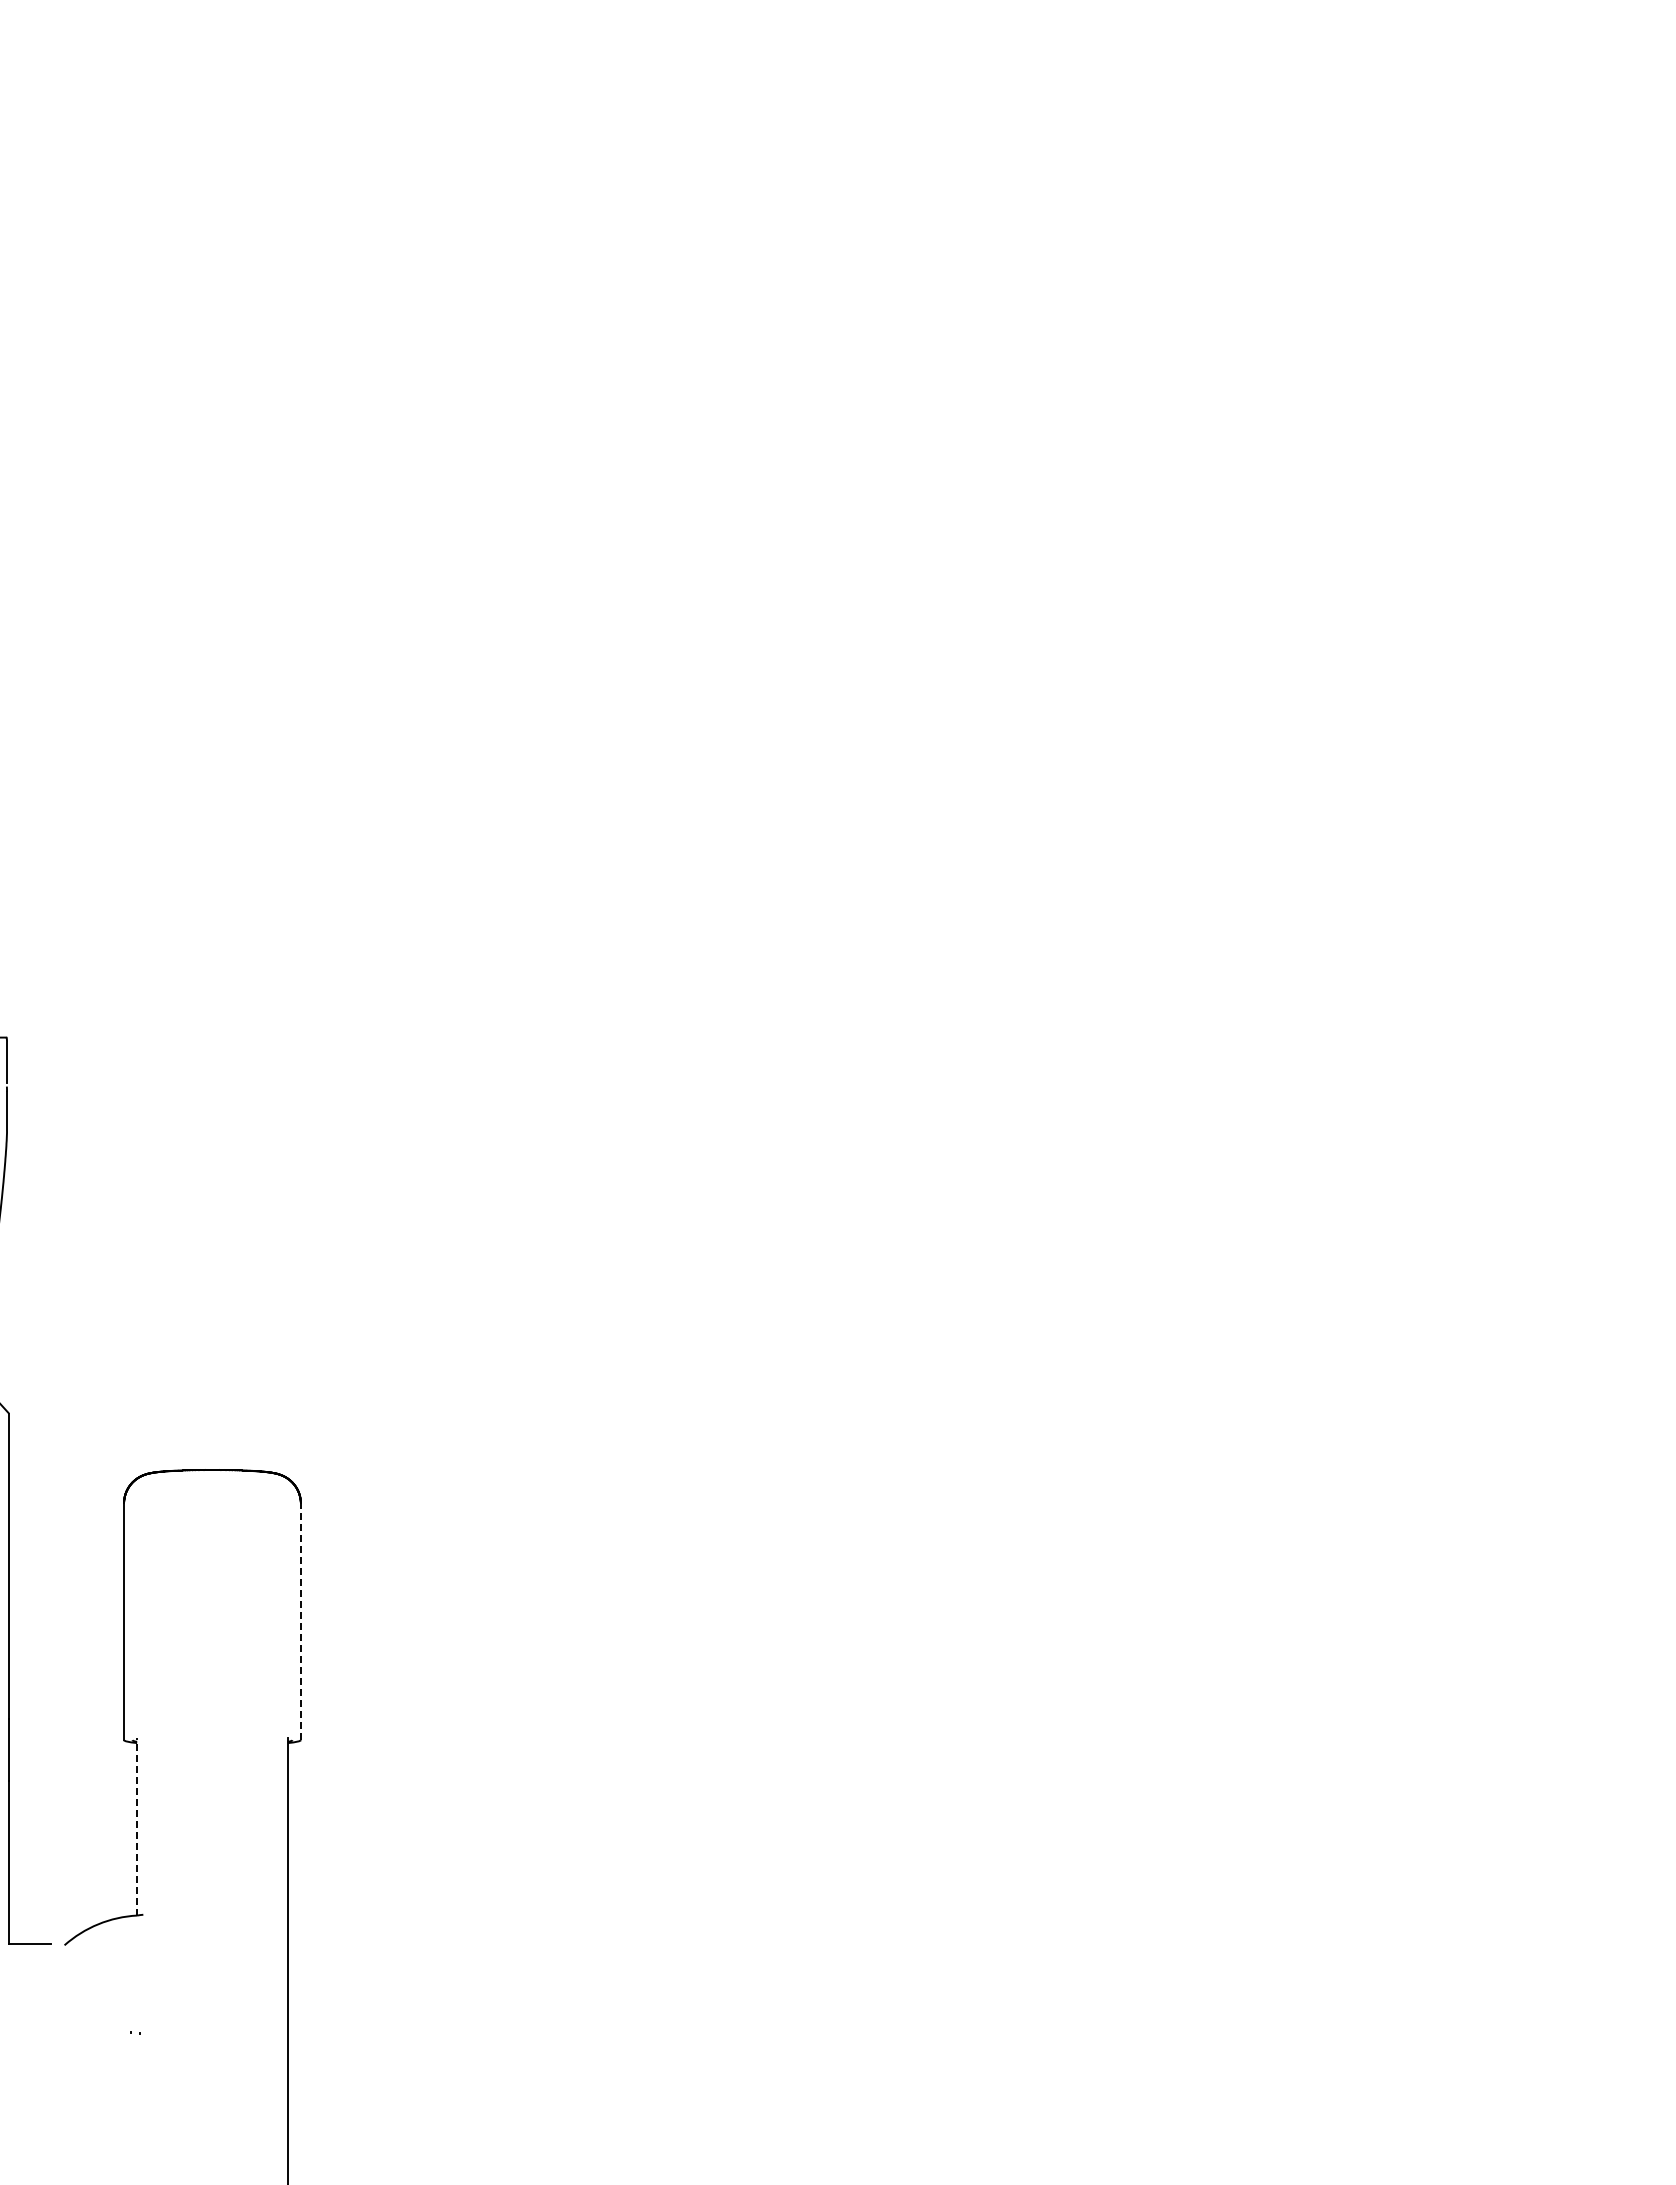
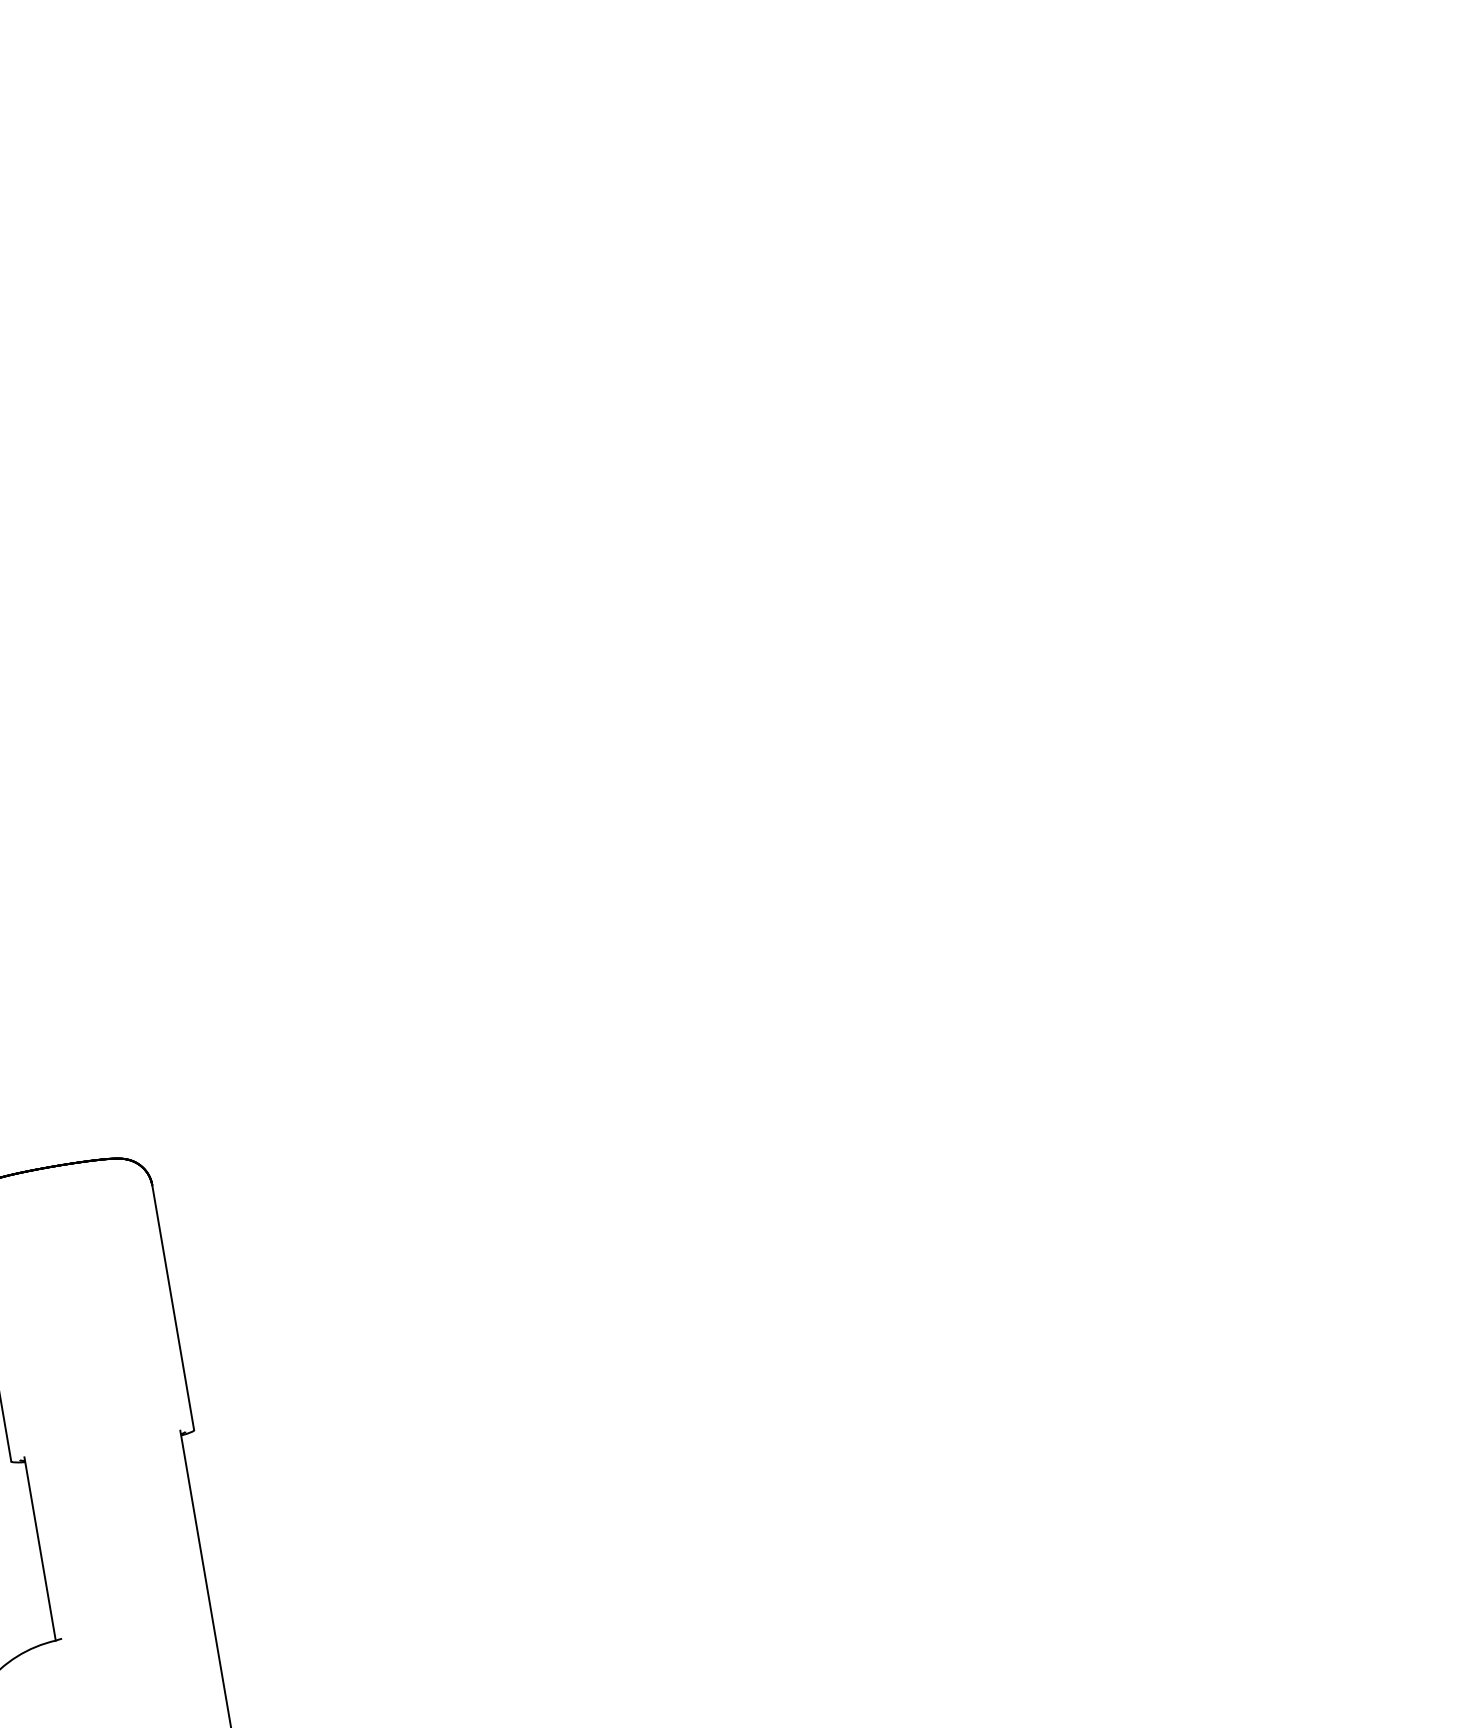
line: (300, 1621) -> (172, 1307), dashed -> solid
line: (137, 1827) -> (40, 1549), dashed -> solid

